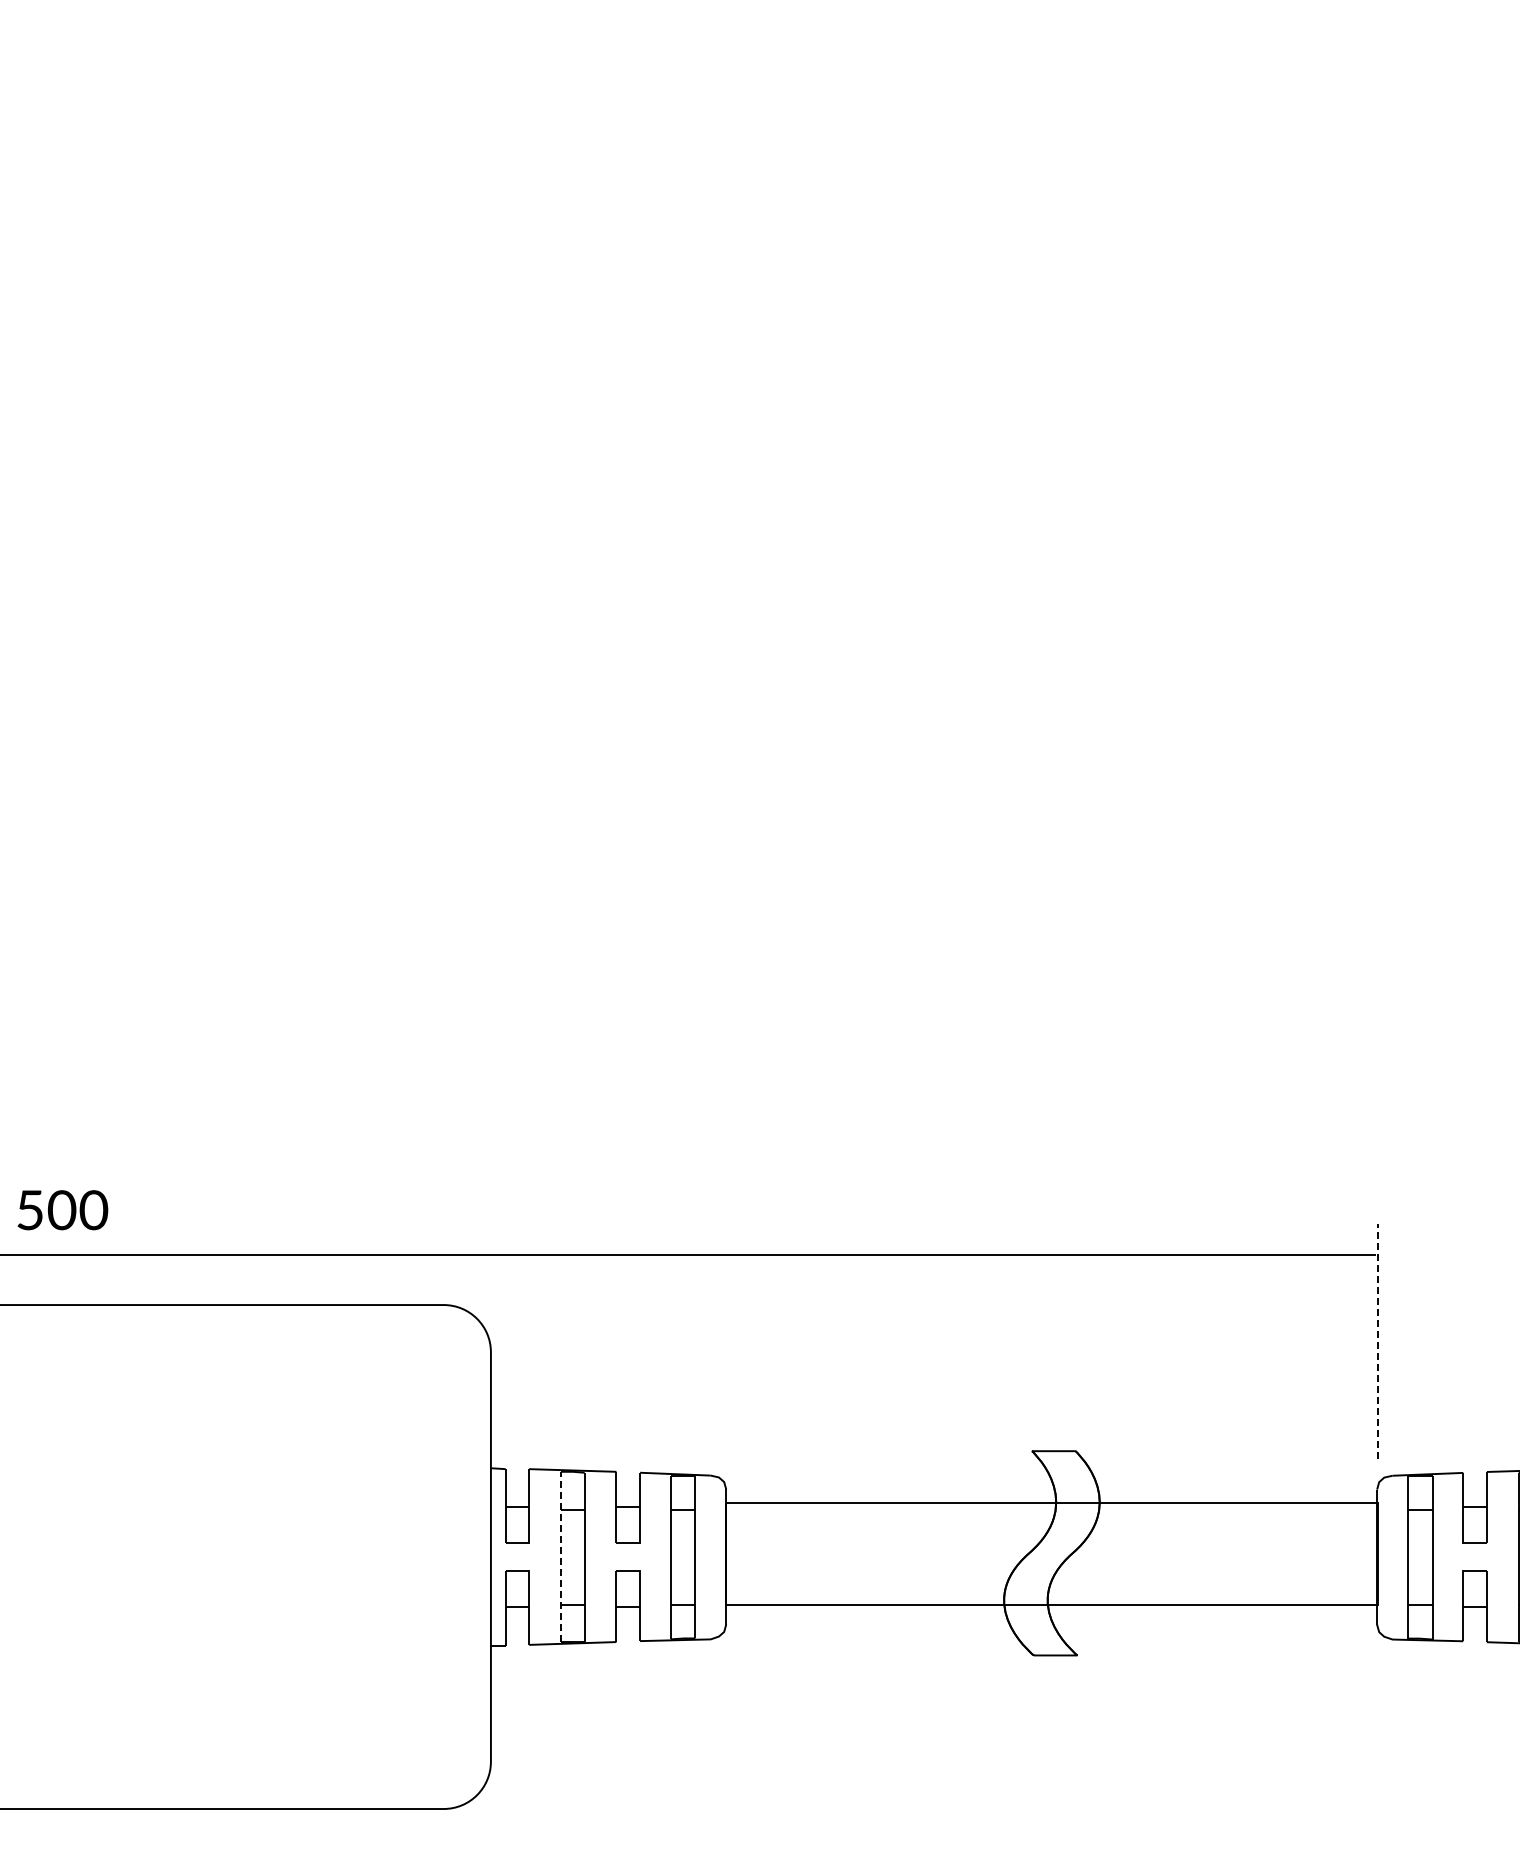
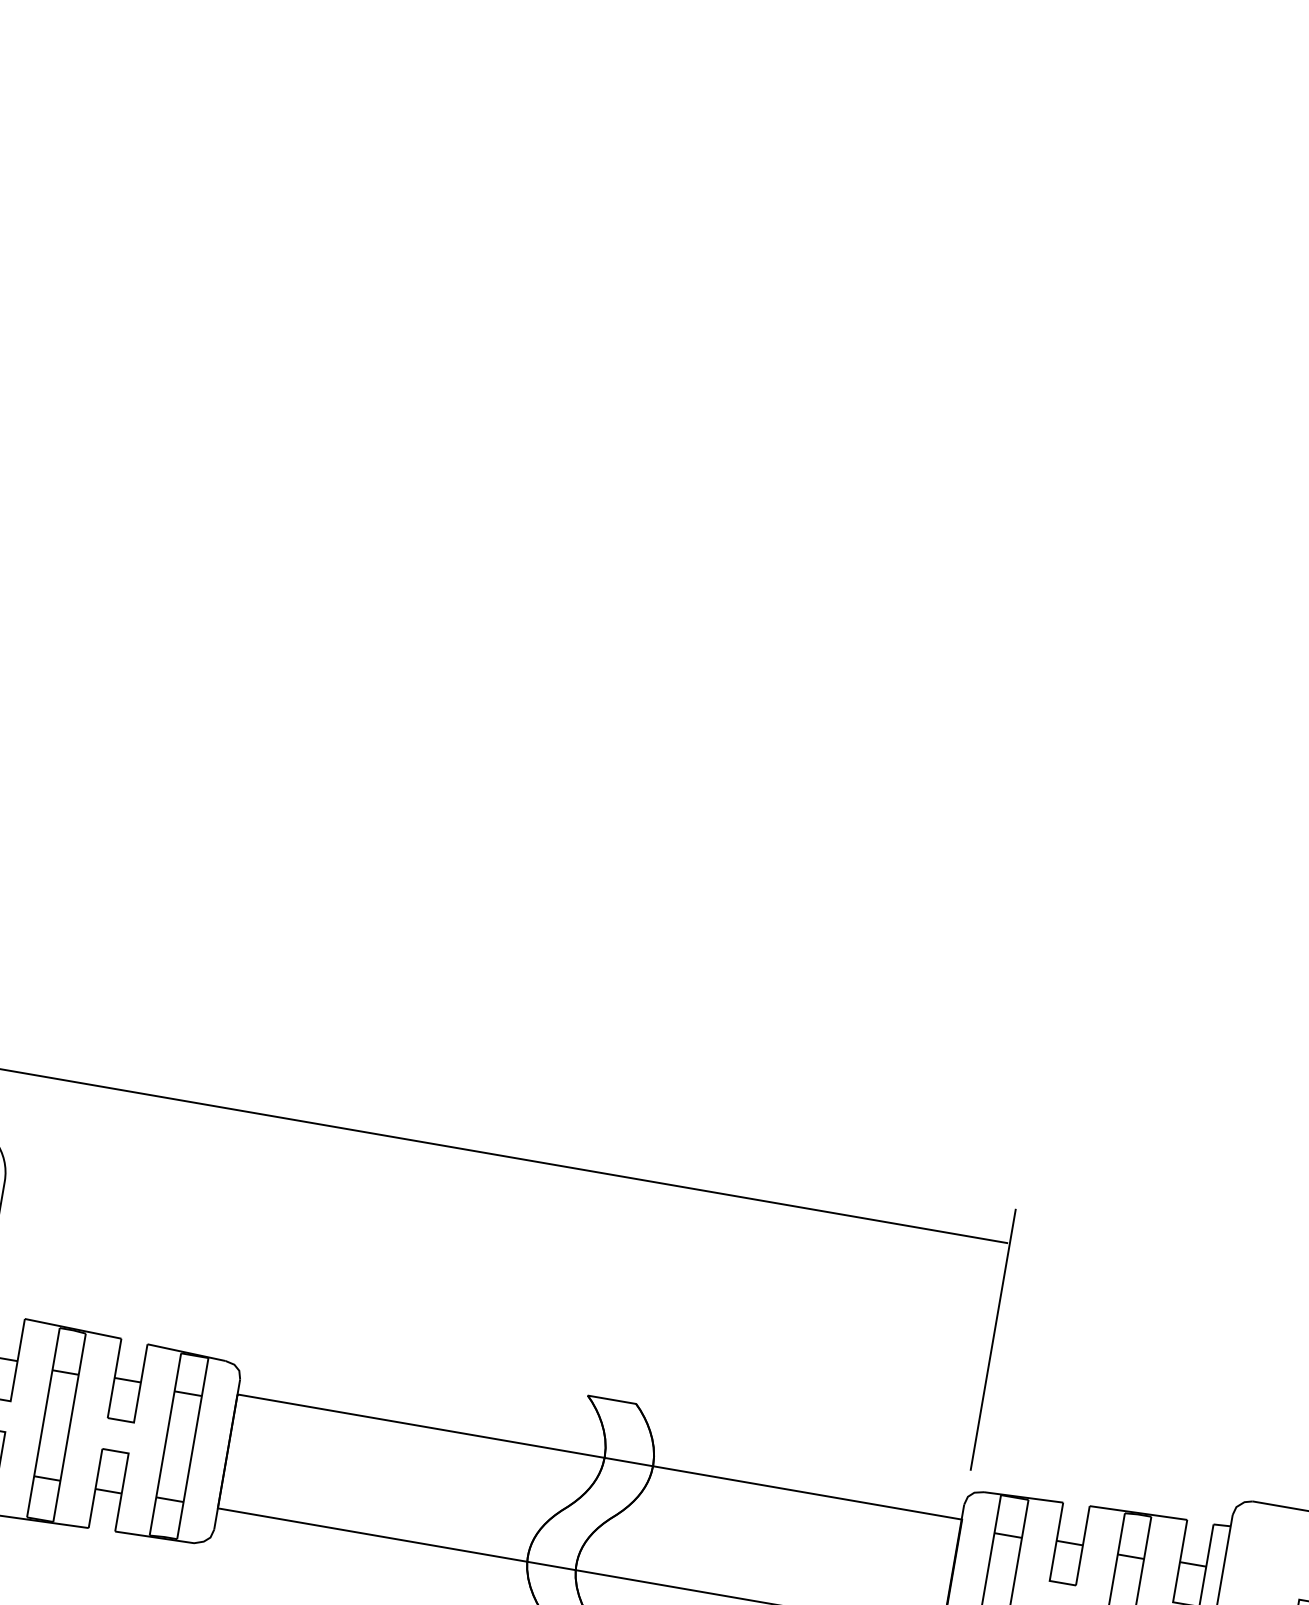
line: (1377, 1341) -> (993, 1339), dashed -> solid
line: (561, 1556) -> (44, 1422), dashed -> solid

